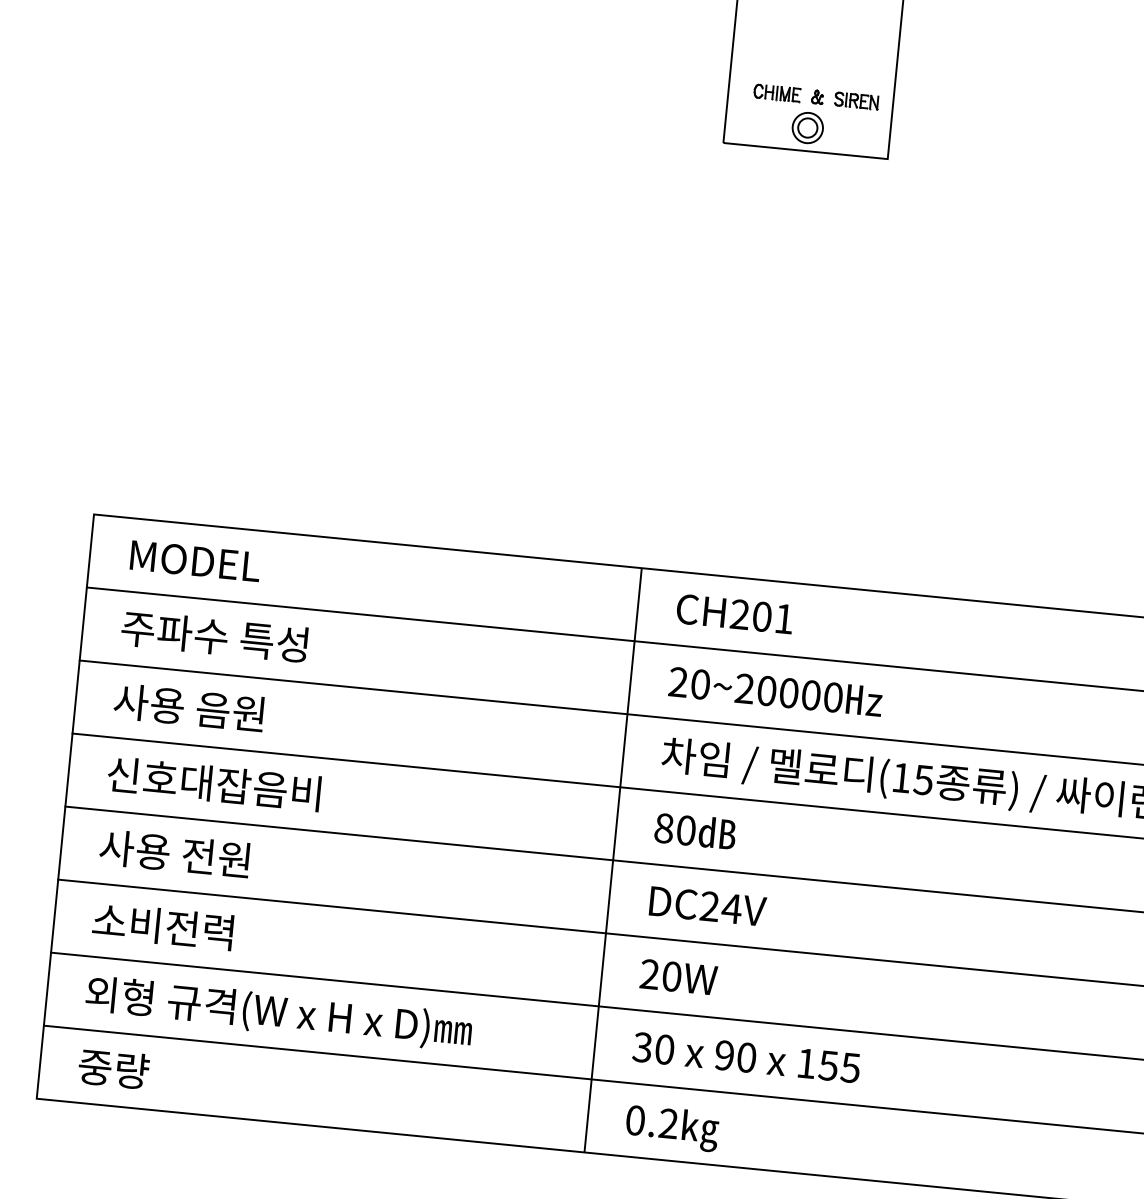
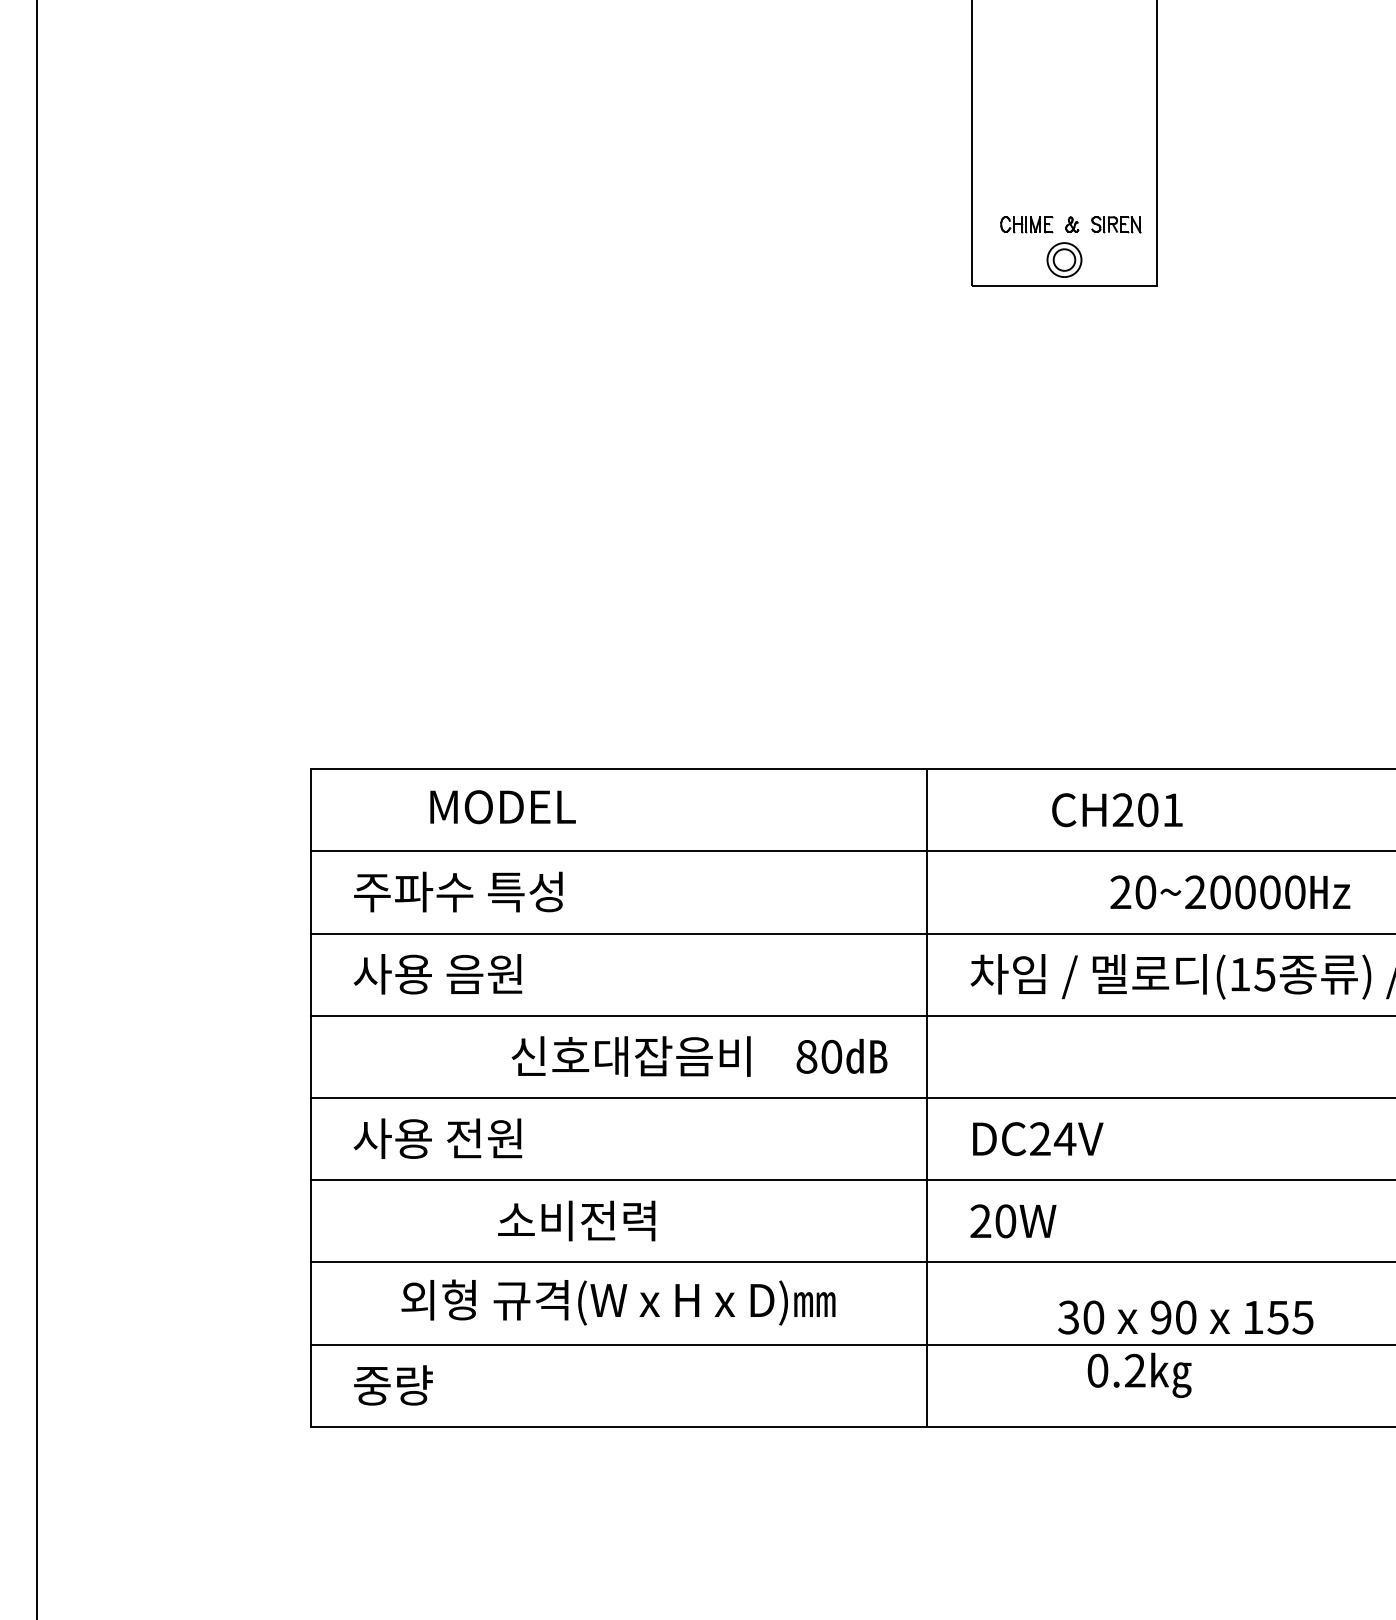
text: (195, 561) -> (502, 807), moved
text: (735, 614) -> (1117, 810), moved
text: (775, 691) -> (1230, 892), moved
text: (213, 783) -> (630, 1056), moved
text: (694, 831) -> (841, 1056), moved
text: (162, 925) -> (576, 1220), moved
text: (278, 1013) -> (618, 1302), moved
text: (746, 1057) -> (1185, 1317), moved
text: (672, 1127) -> (1139, 1374), moved

